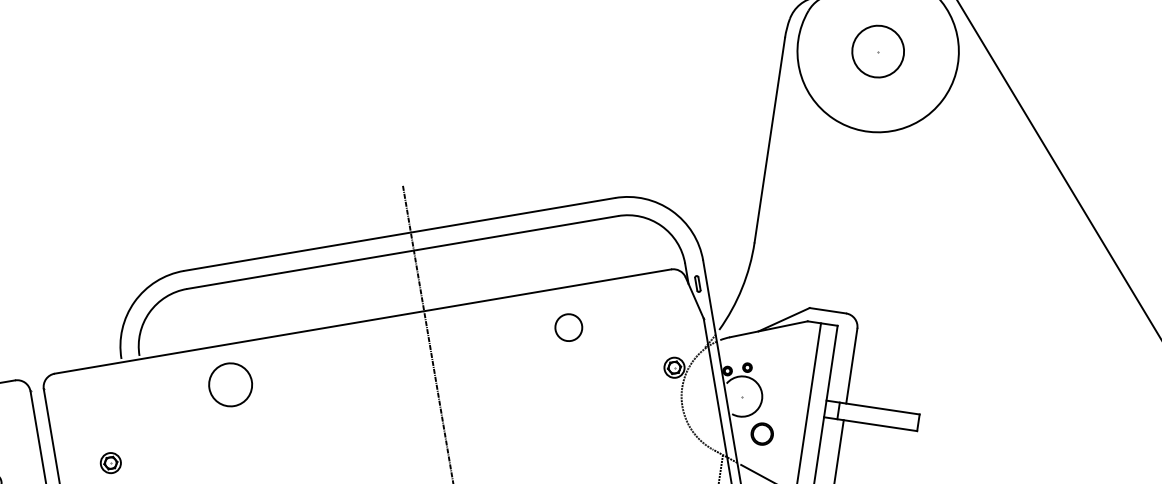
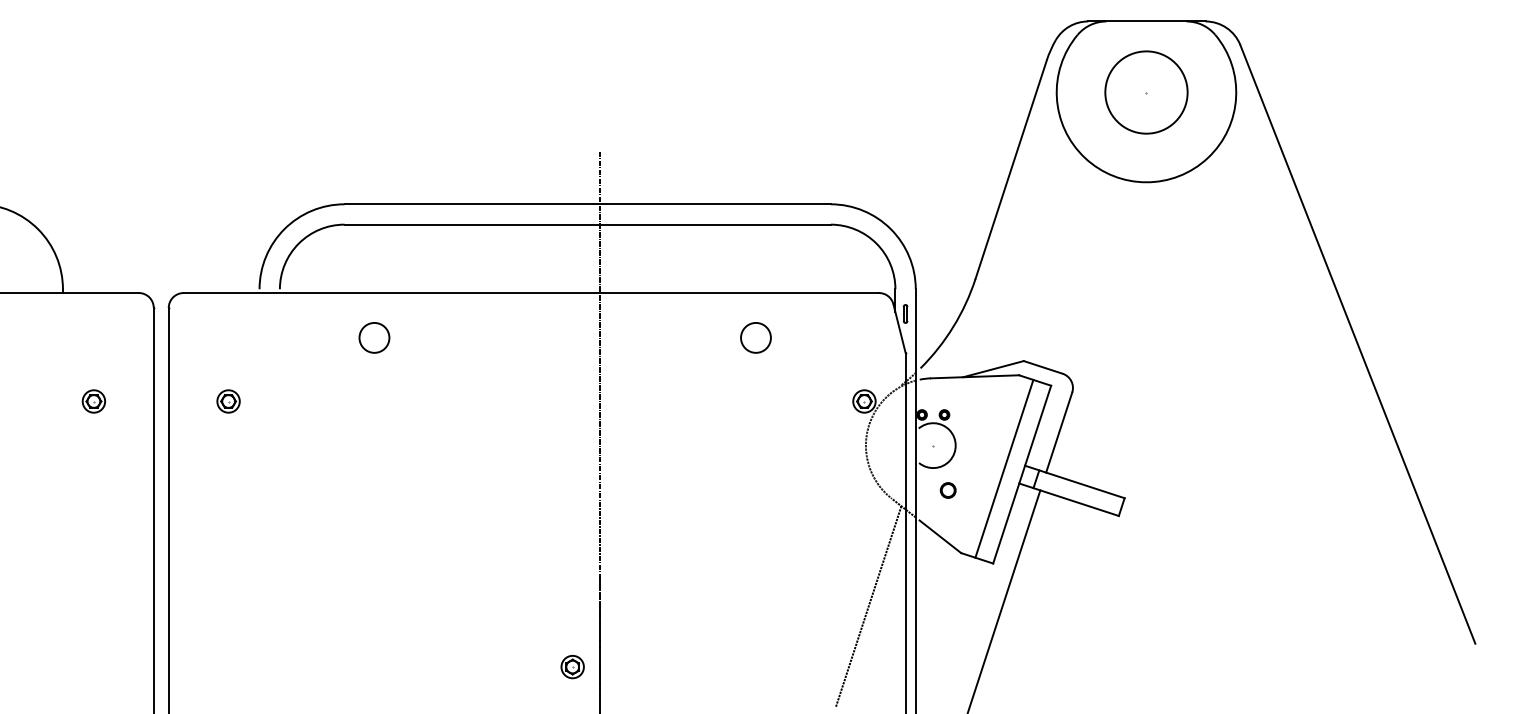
circle: (878, 51) -> (1146, 92), size x1.43
circle: (230, 384) -> (374, 337), size x0.62
part: (761, 434) -> (947, 490), size x0.62

